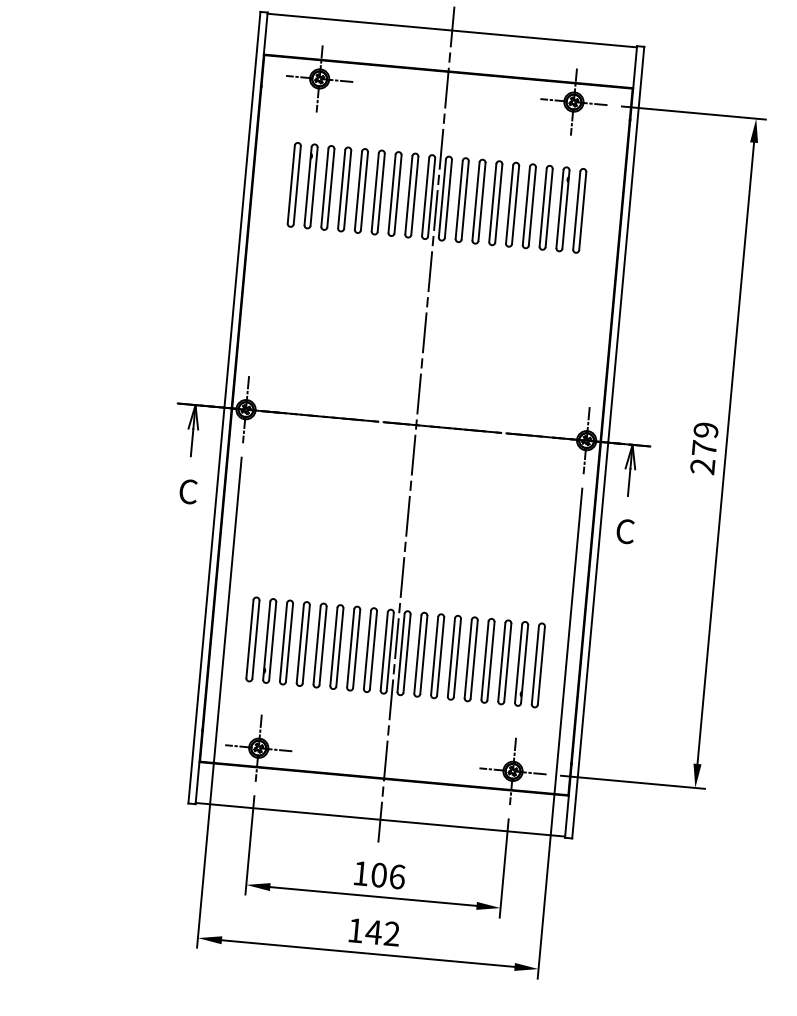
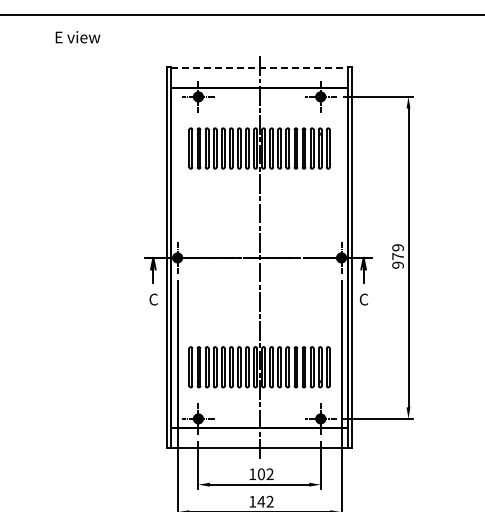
line: (451, 31) -> (259, 68), solid -> dashed
text: (701, 464) -> (397, 264), 279 -> 979
text: (395, 877) -> (269, 474), 106 -> 102

